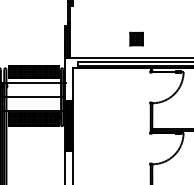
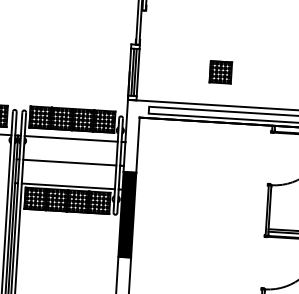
part: (136, 38) -> (220, 71), moved

